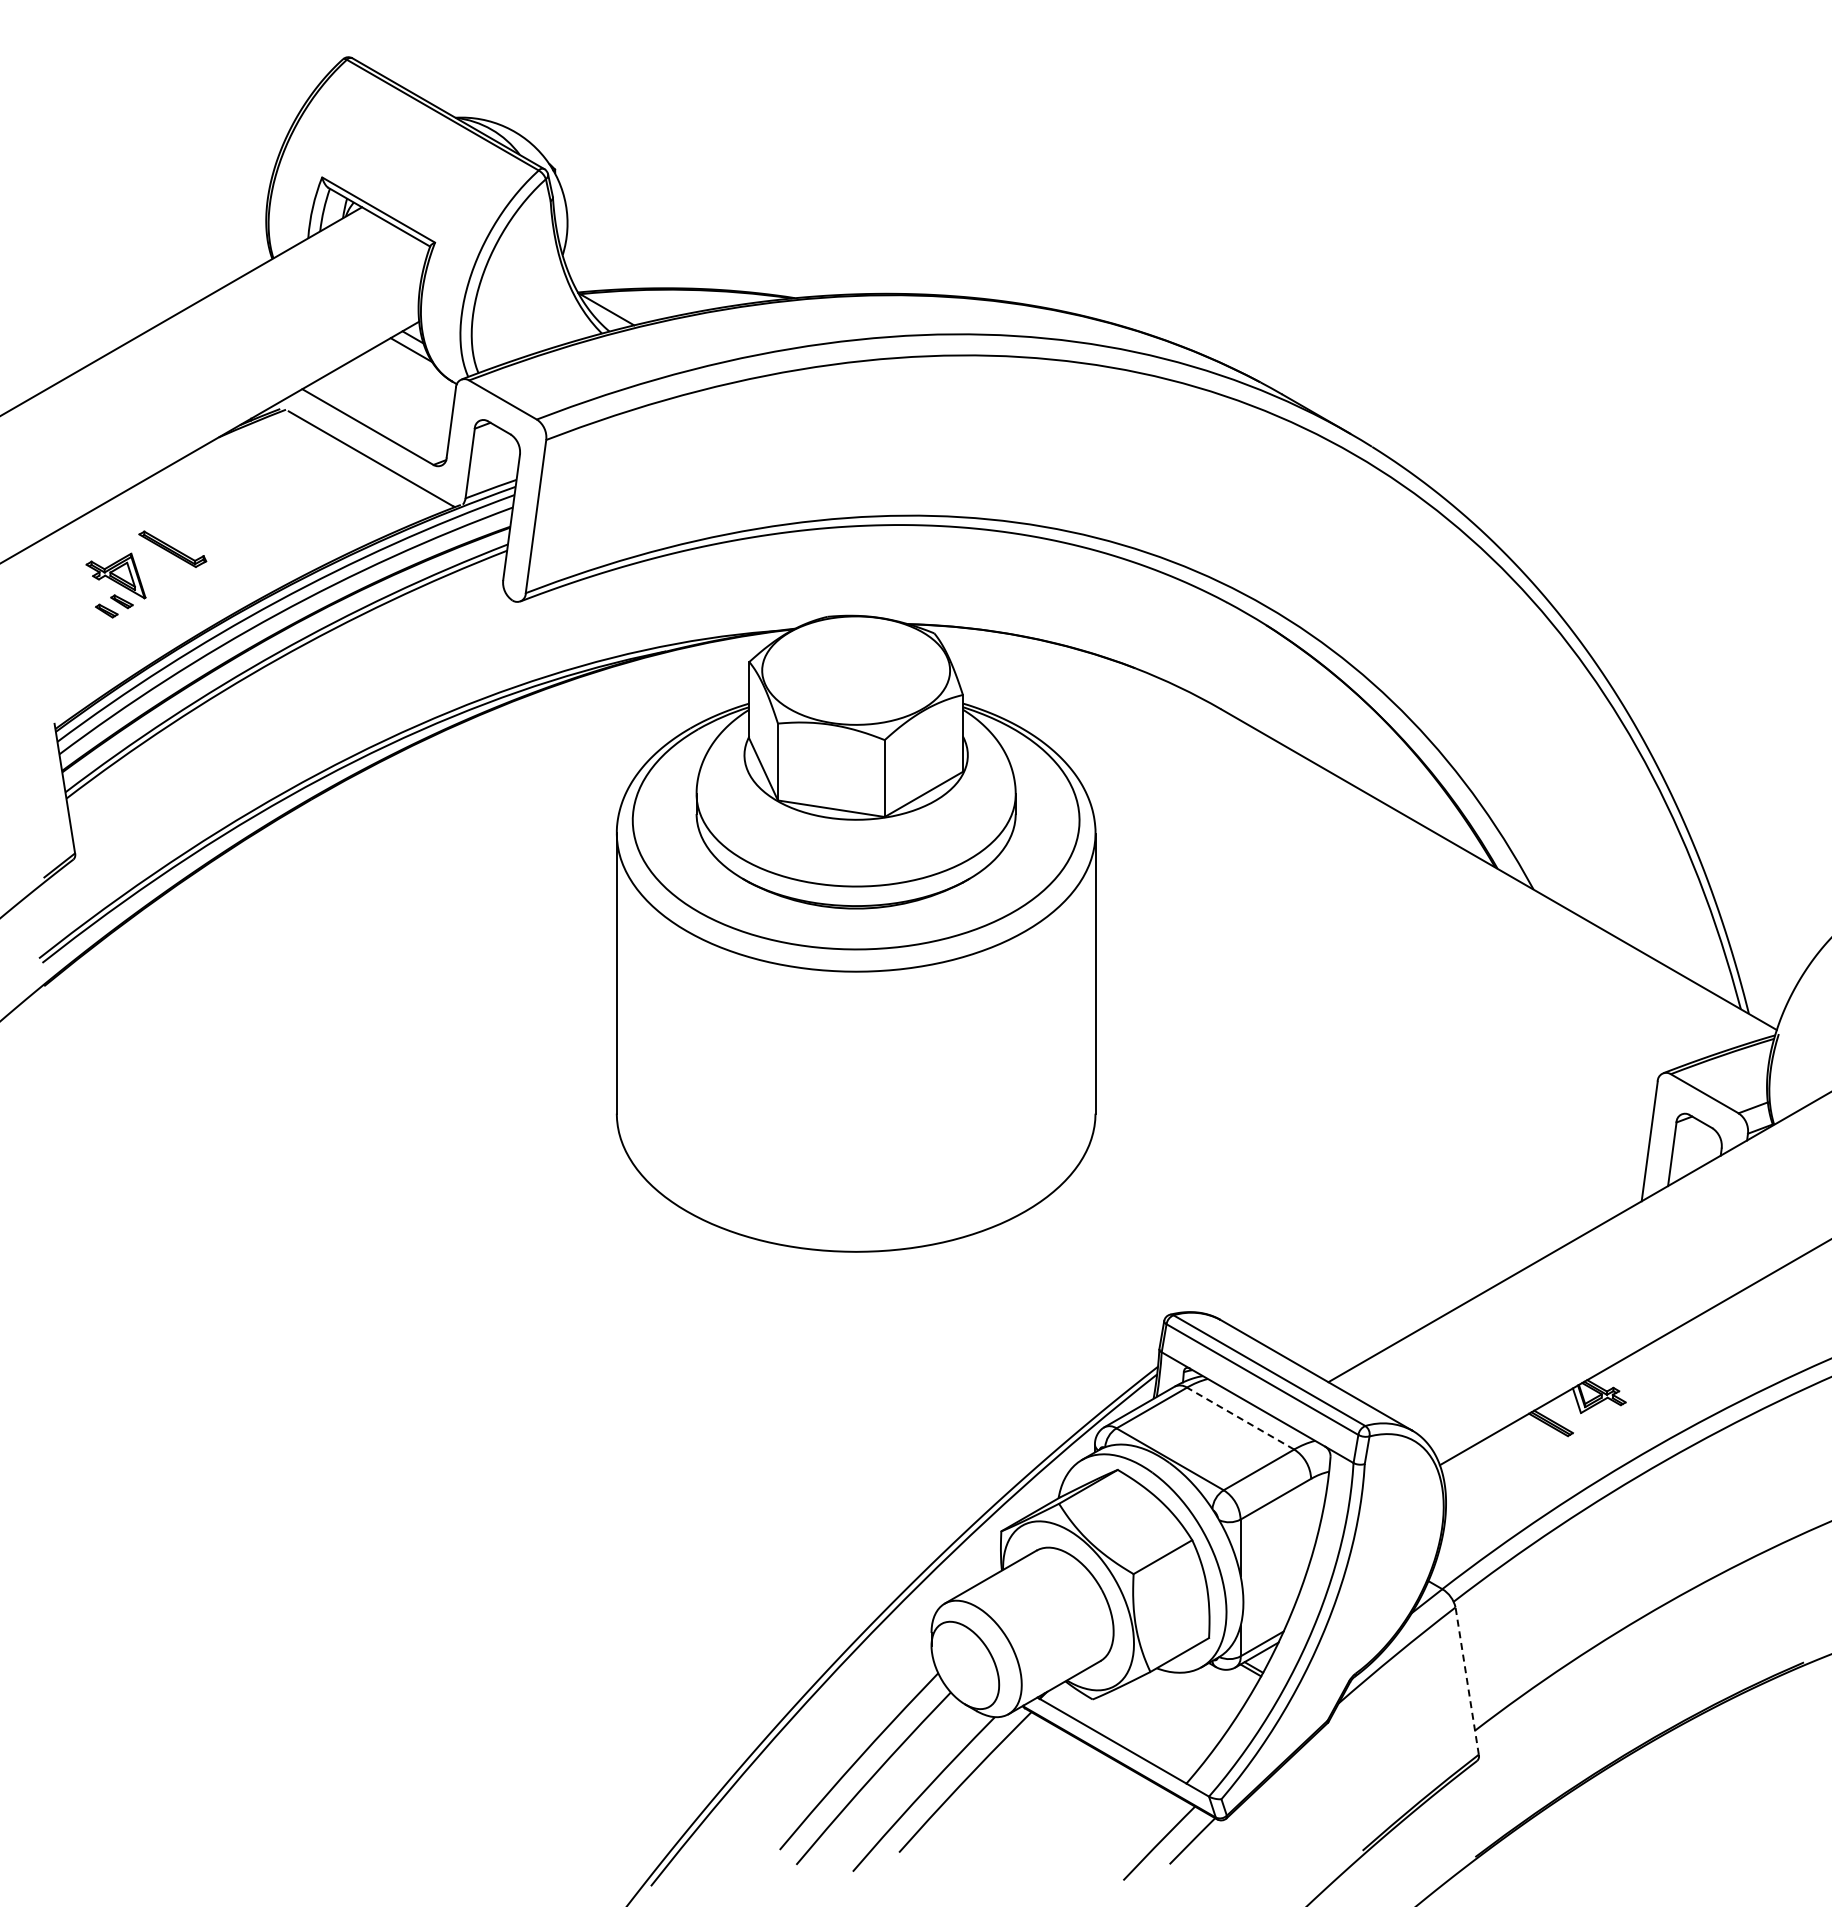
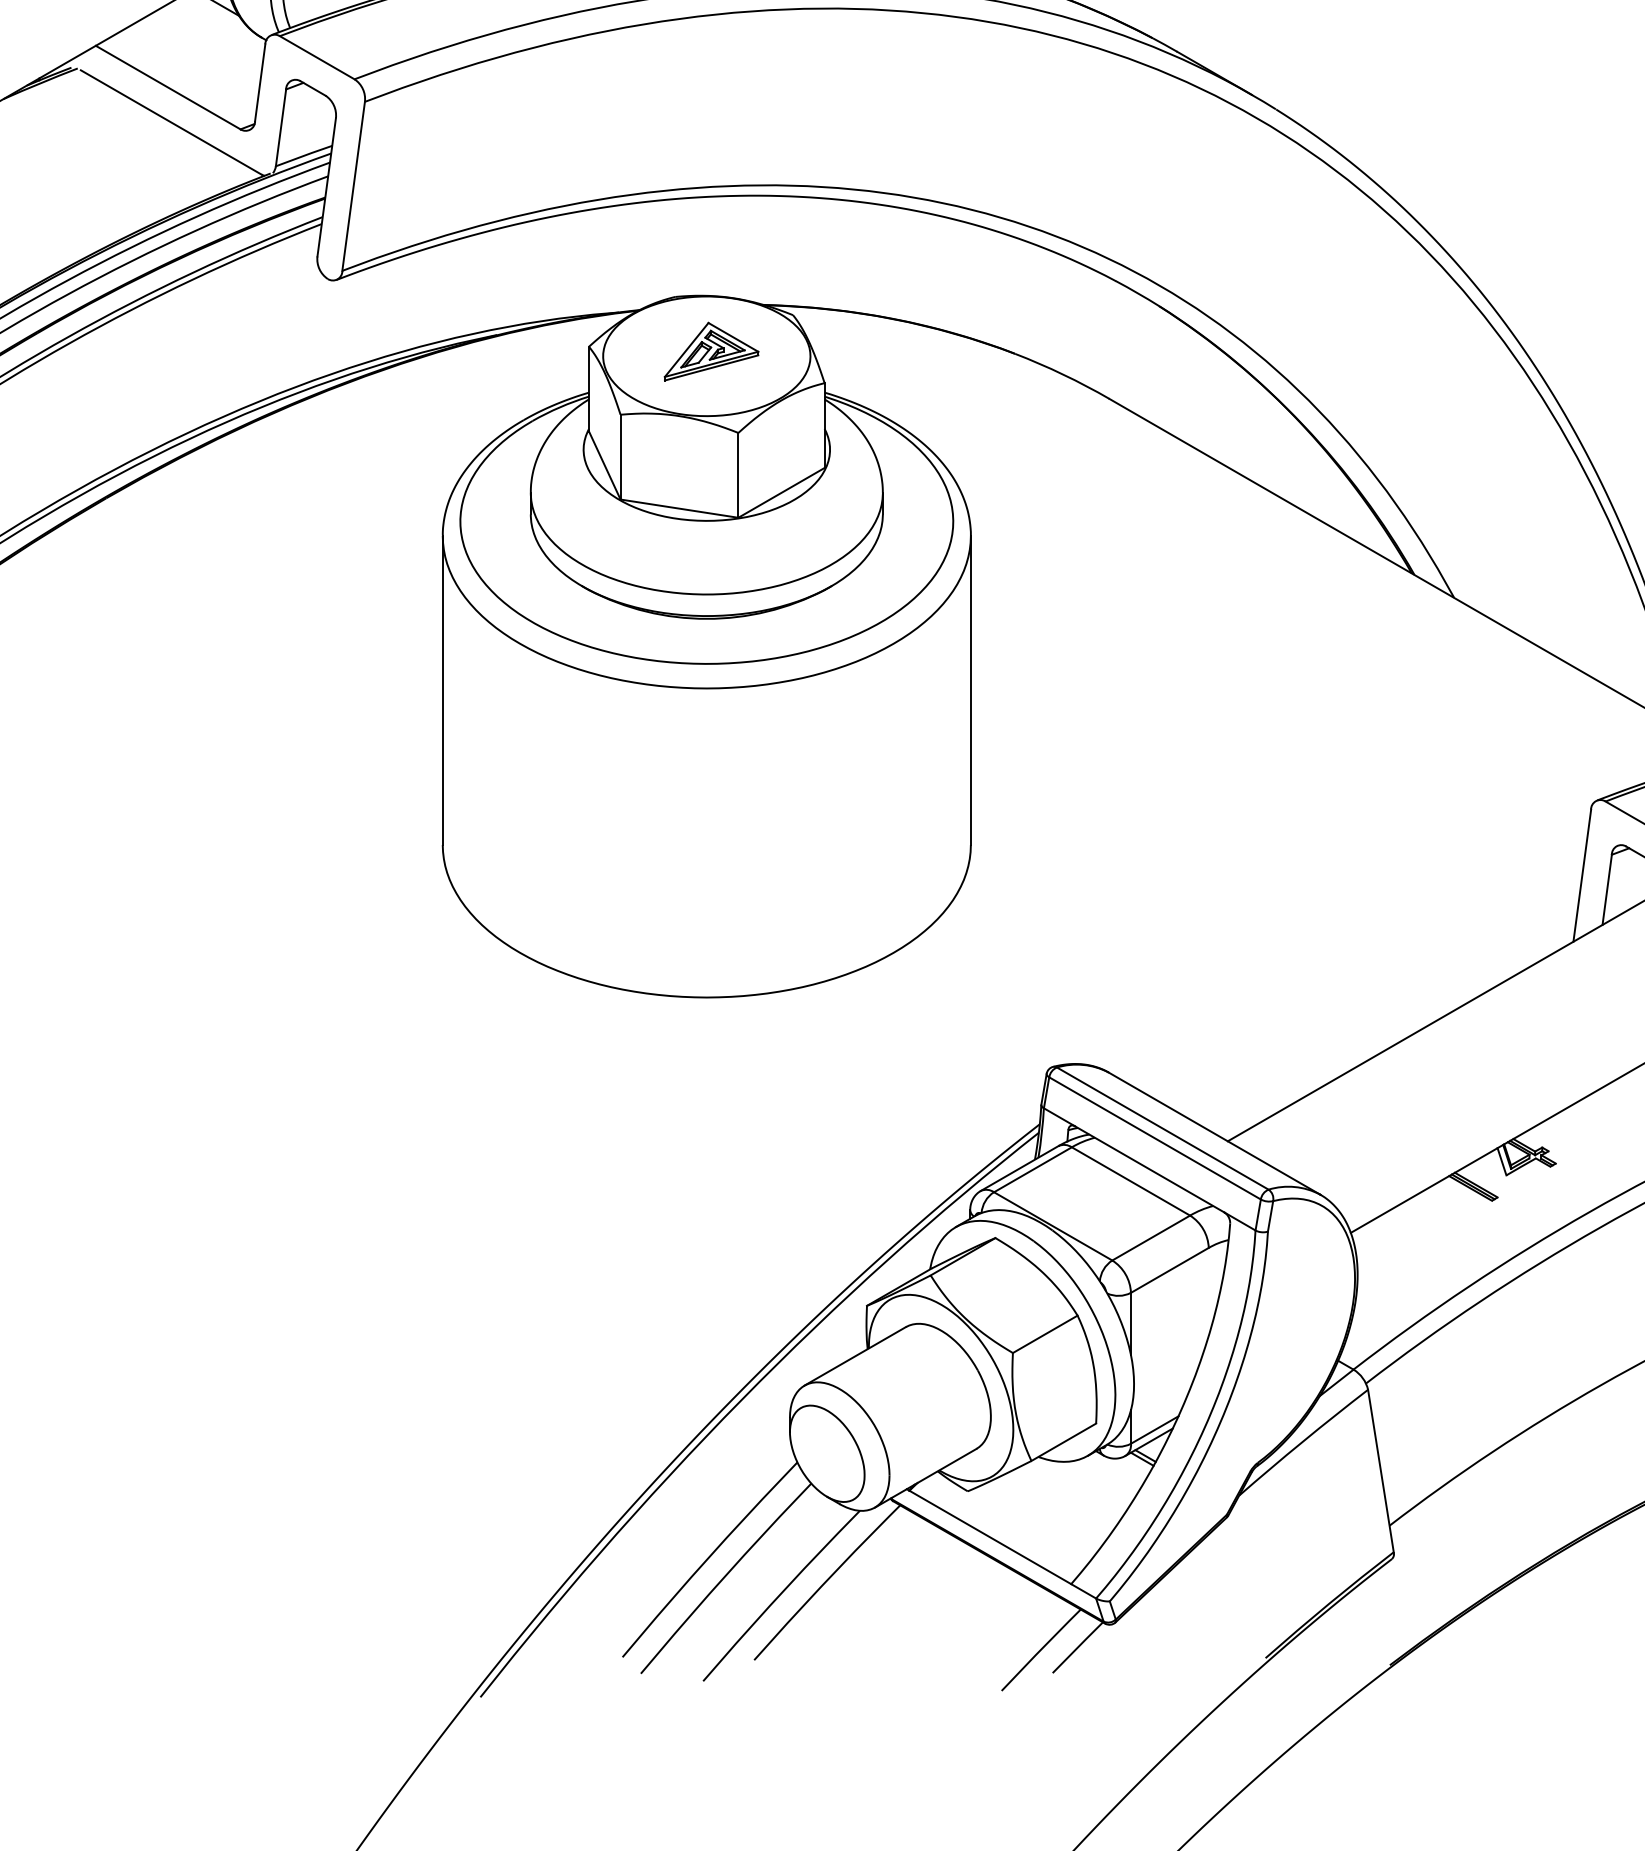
part: (860, 666) -> (711, 351), added
line: (1240, 1418) -> (1130, 1181), dashed -> solid
line: (1467, 1681) -> (1381, 1471), dashed -> solid

